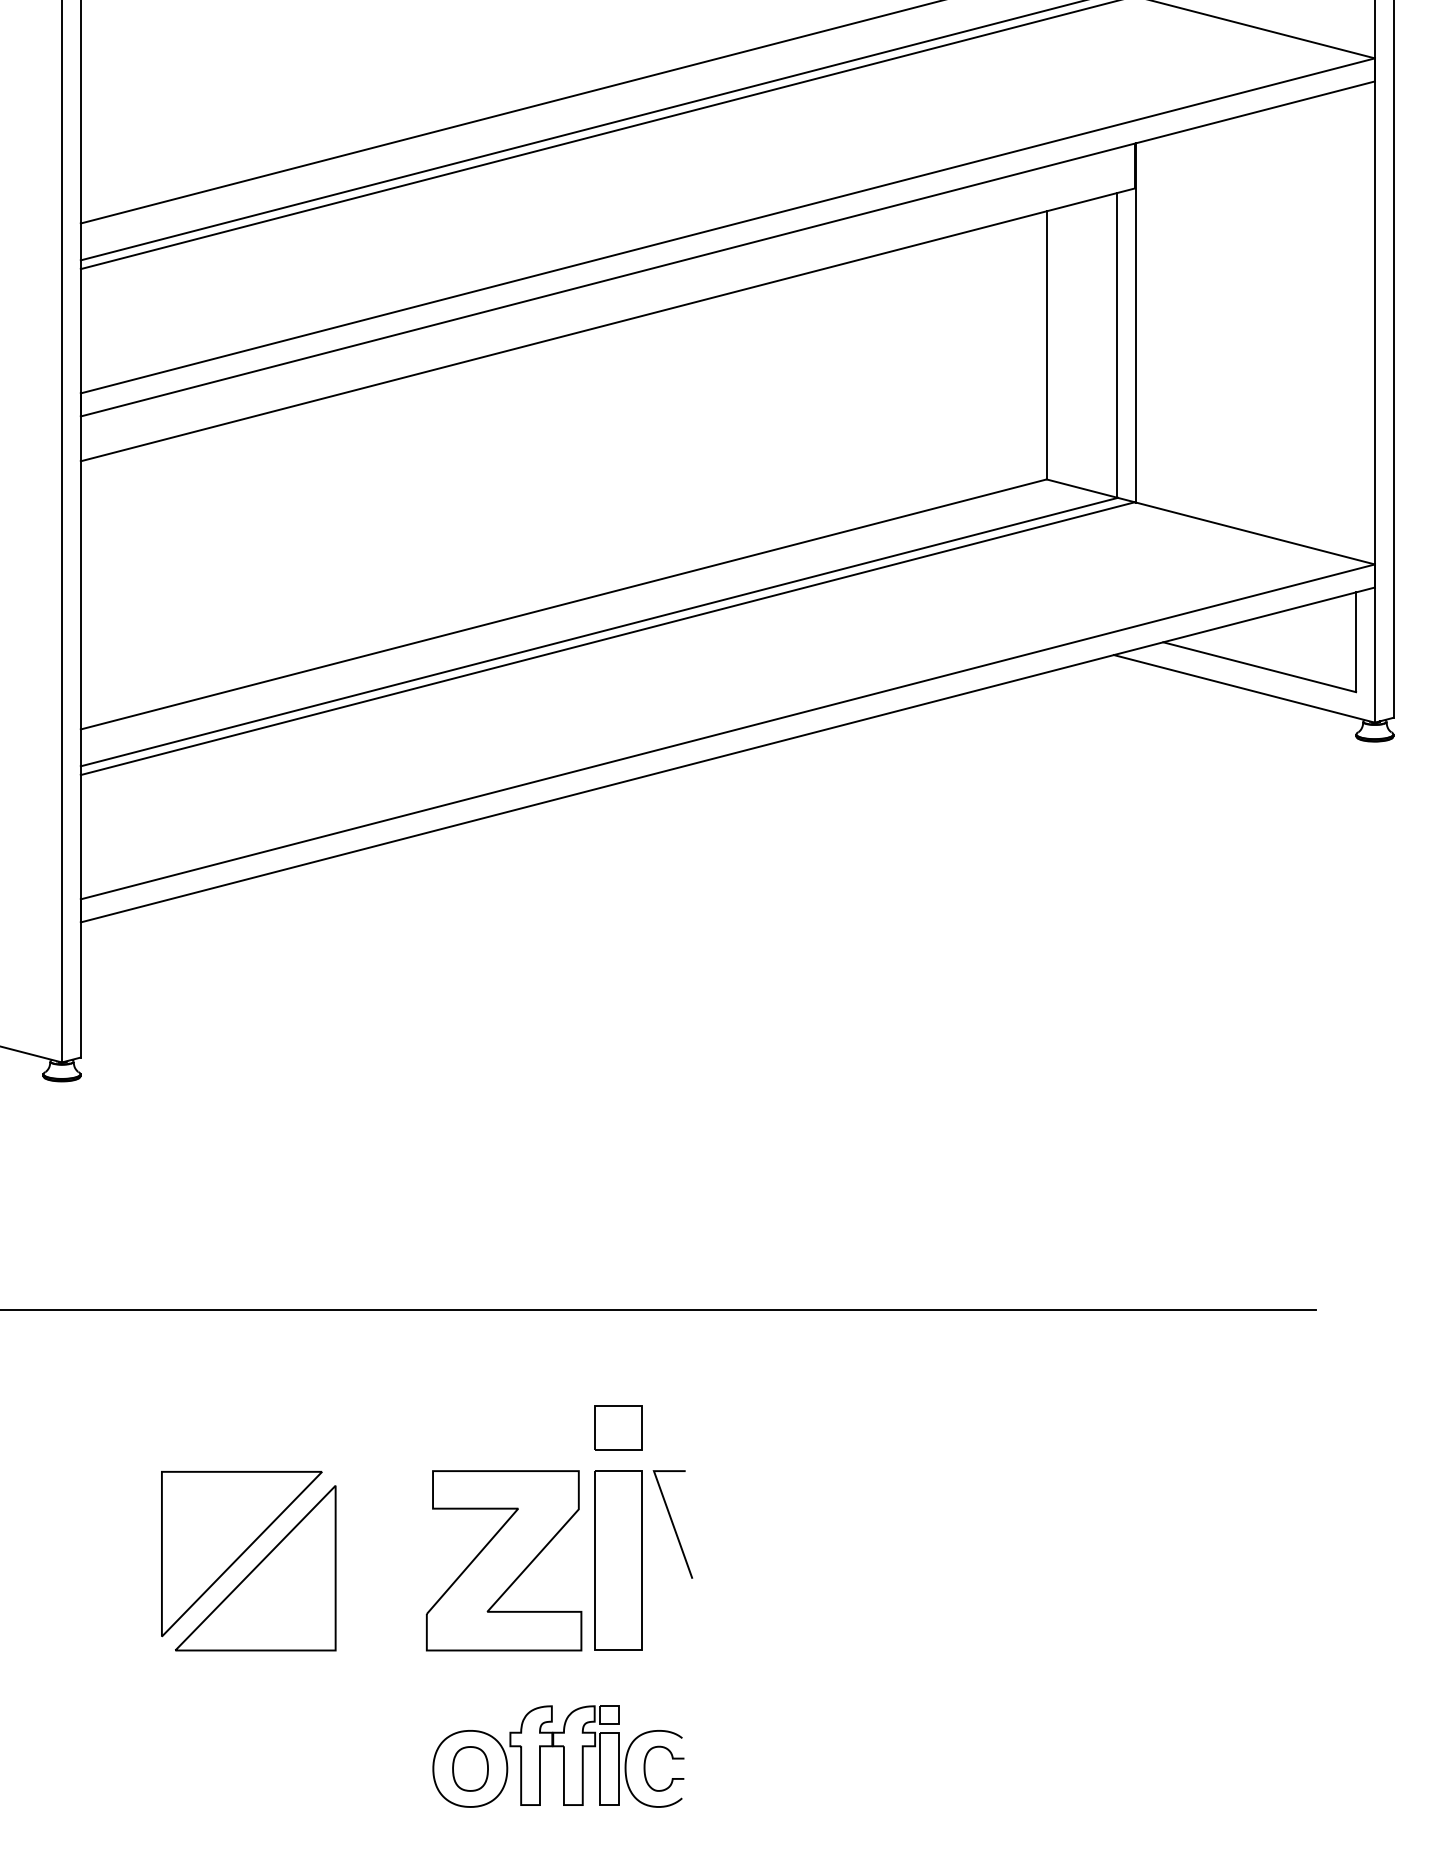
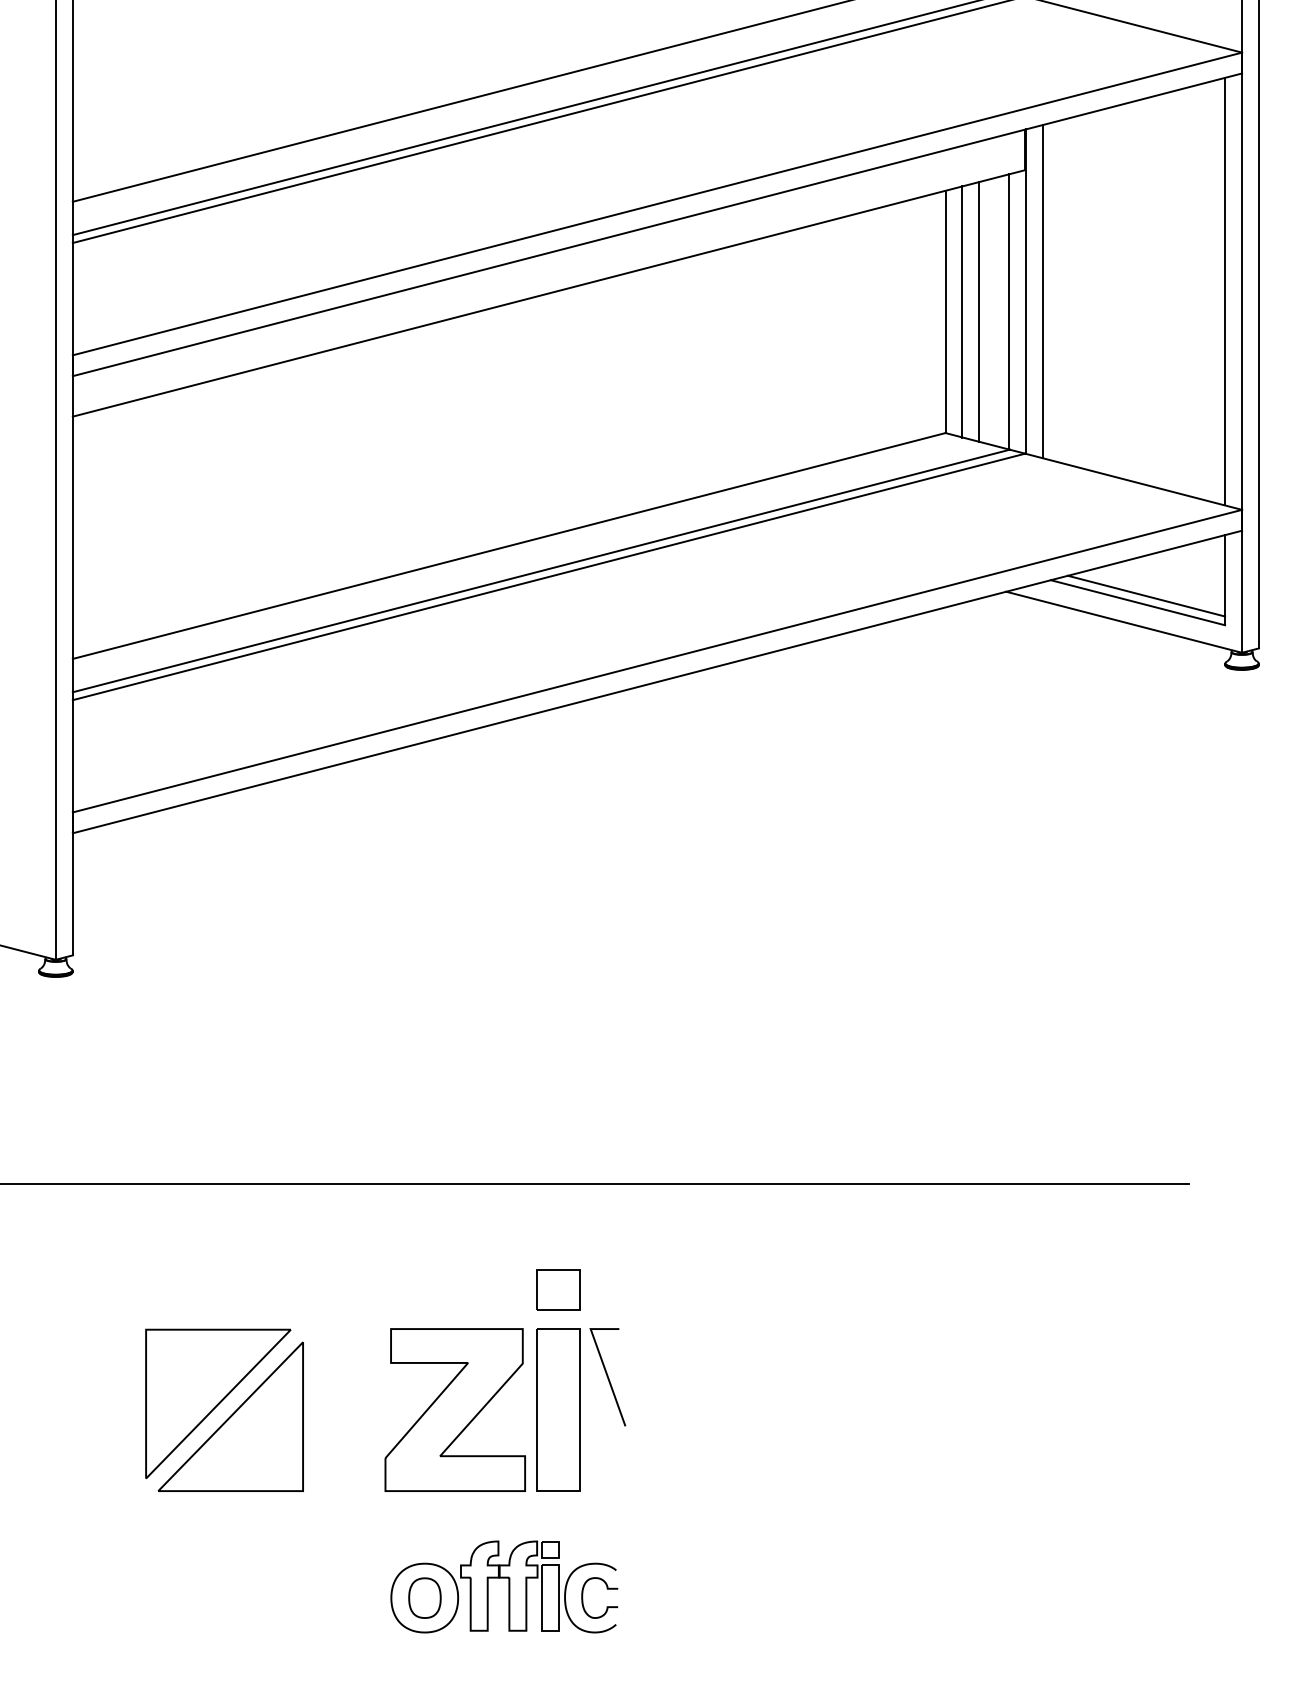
line: (1154, 322) -> (1042, 291), added
line: (1356, 322) -> (1225, 291), added
line: (1065, 344) -> (962, 311), added
line: (1084, 344) -> (979, 311), added
line: (1269, 659) -> (1146, 595), added

